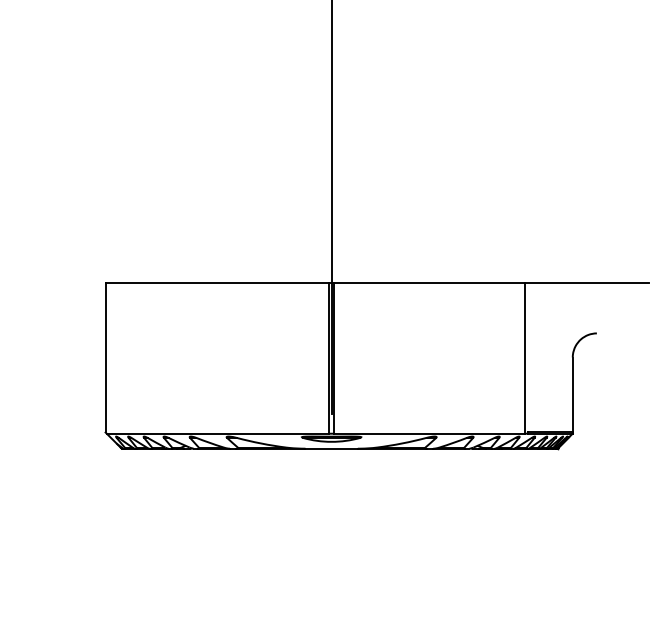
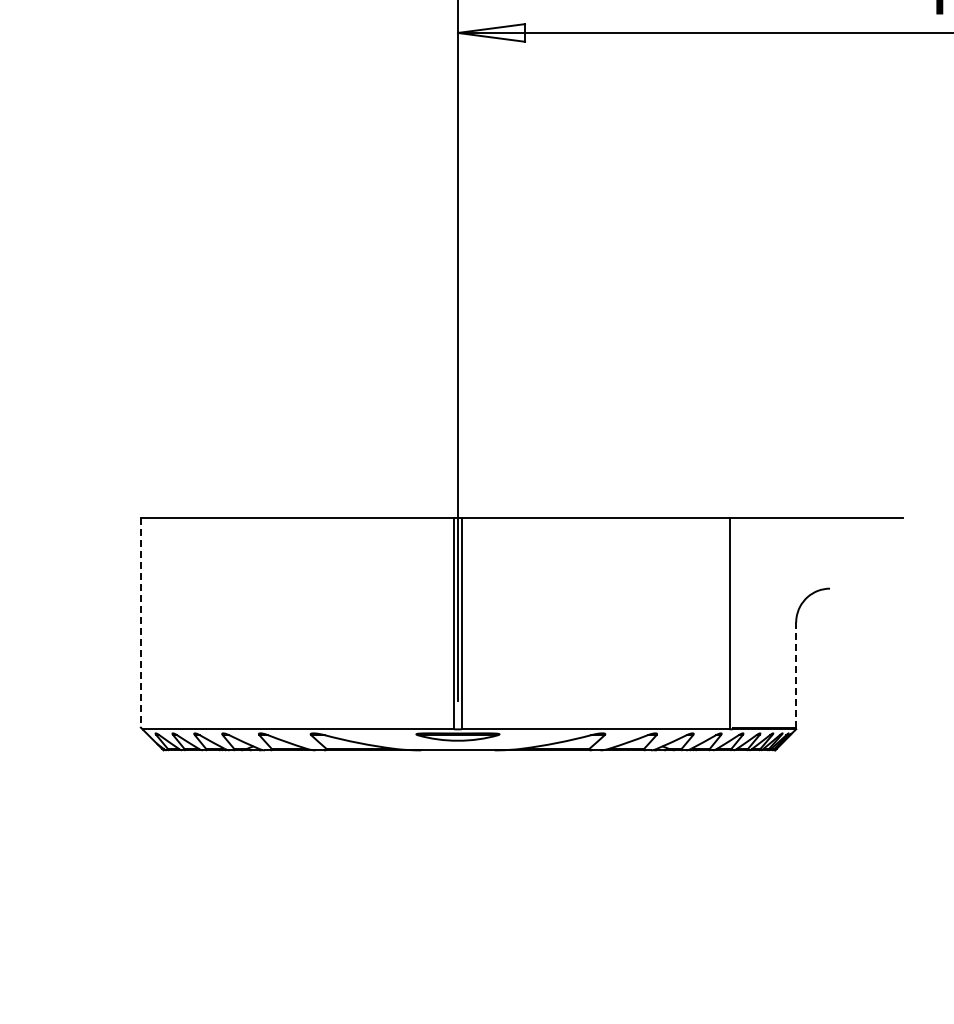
line: (105, 357) -> (140, 622), solid -> dashed
line: (572, 395) -> (796, 675), solid -> dashed

